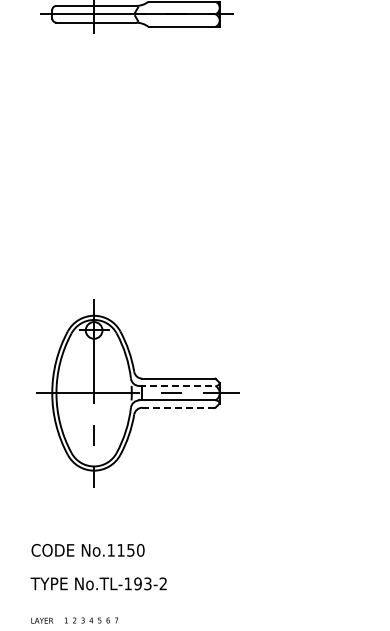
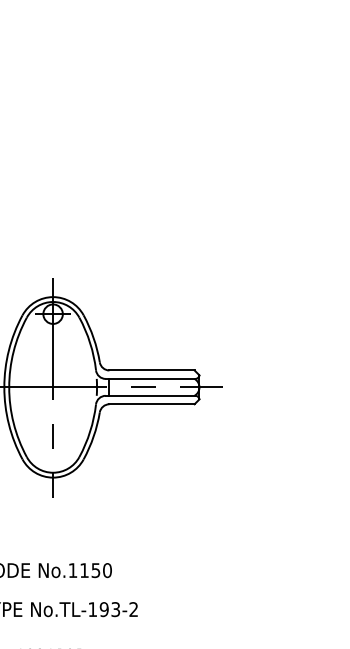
line: (177, 385) -> (150, 378), dashed -> solid
line: (179, 407) -> (152, 404), dashed -> solid

